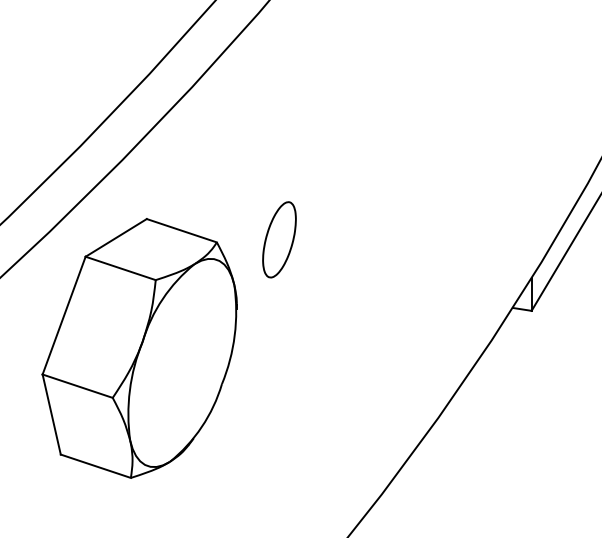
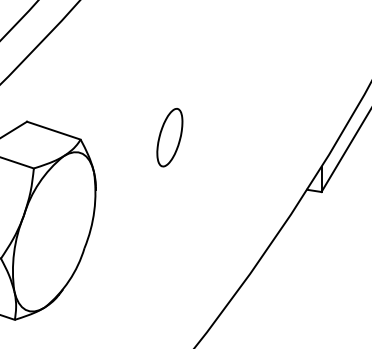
part: (279, 239) -> (169, 137), moved

